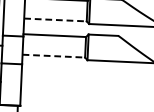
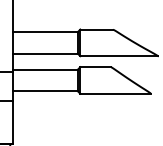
line: (55, 19) -> (45, 53), dashed -> solid
line: (54, 56) -> (45, 91), dashed -> solid

